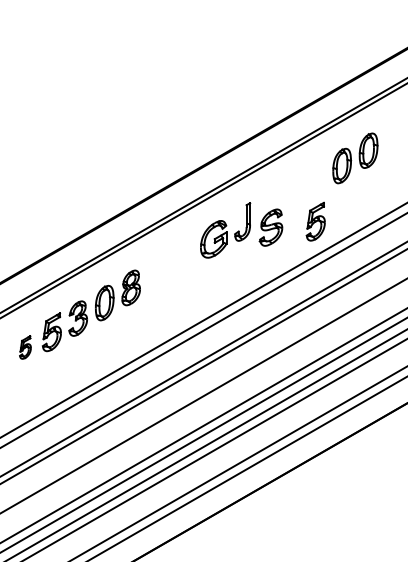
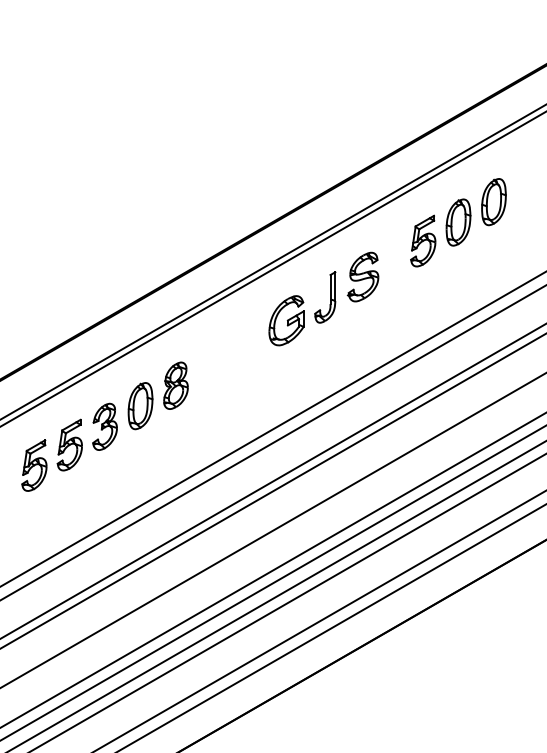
part: (316, 221) -> (423, 240), moved
part: (270, 227) -> (362, 276), moved
part: (25, 347) -> (34, 465), size x1.67

